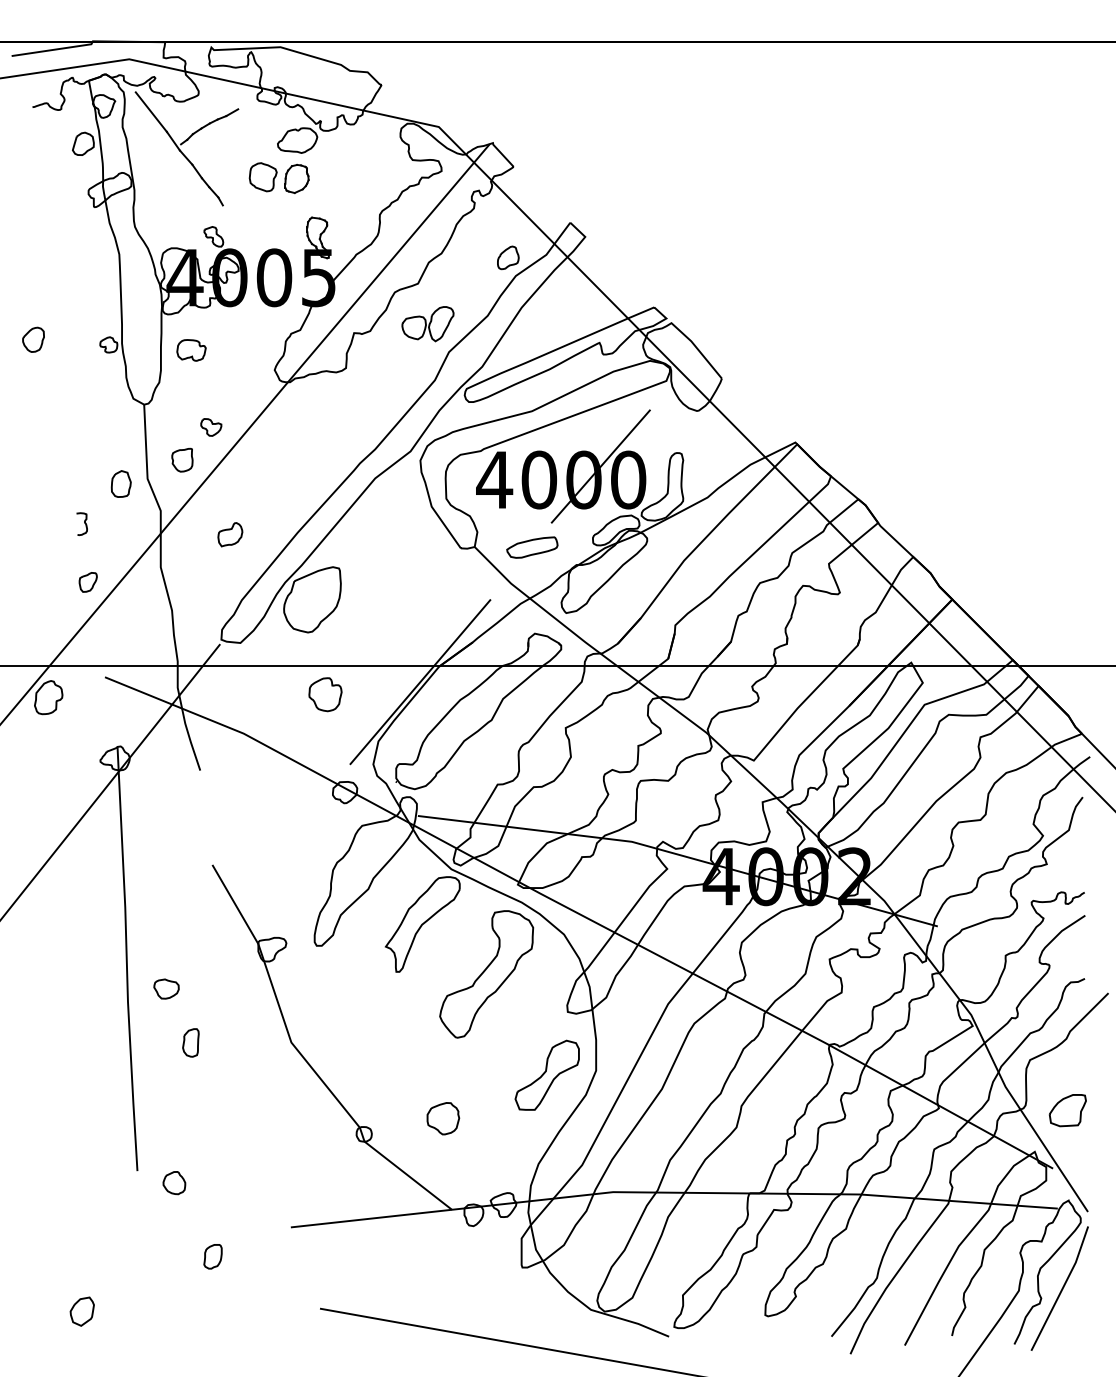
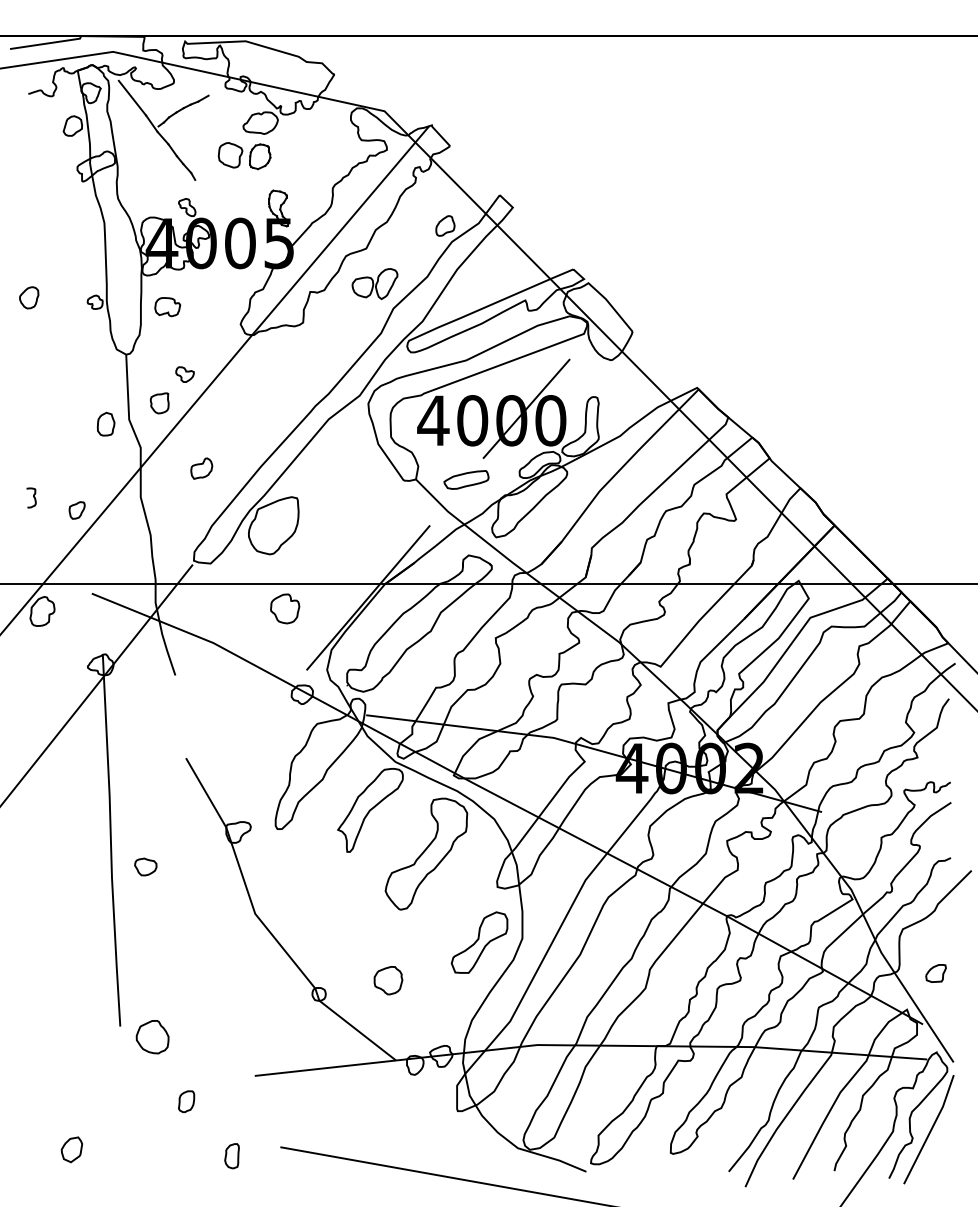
curve: (84, 523) -> (33, 497), moved
part: (190, 1042) -> (231, 1155), moved
part: (1067, 1110) -> (935, 973), size x0.62
part: (174, 1182) -> (152, 1036), size x1.67

